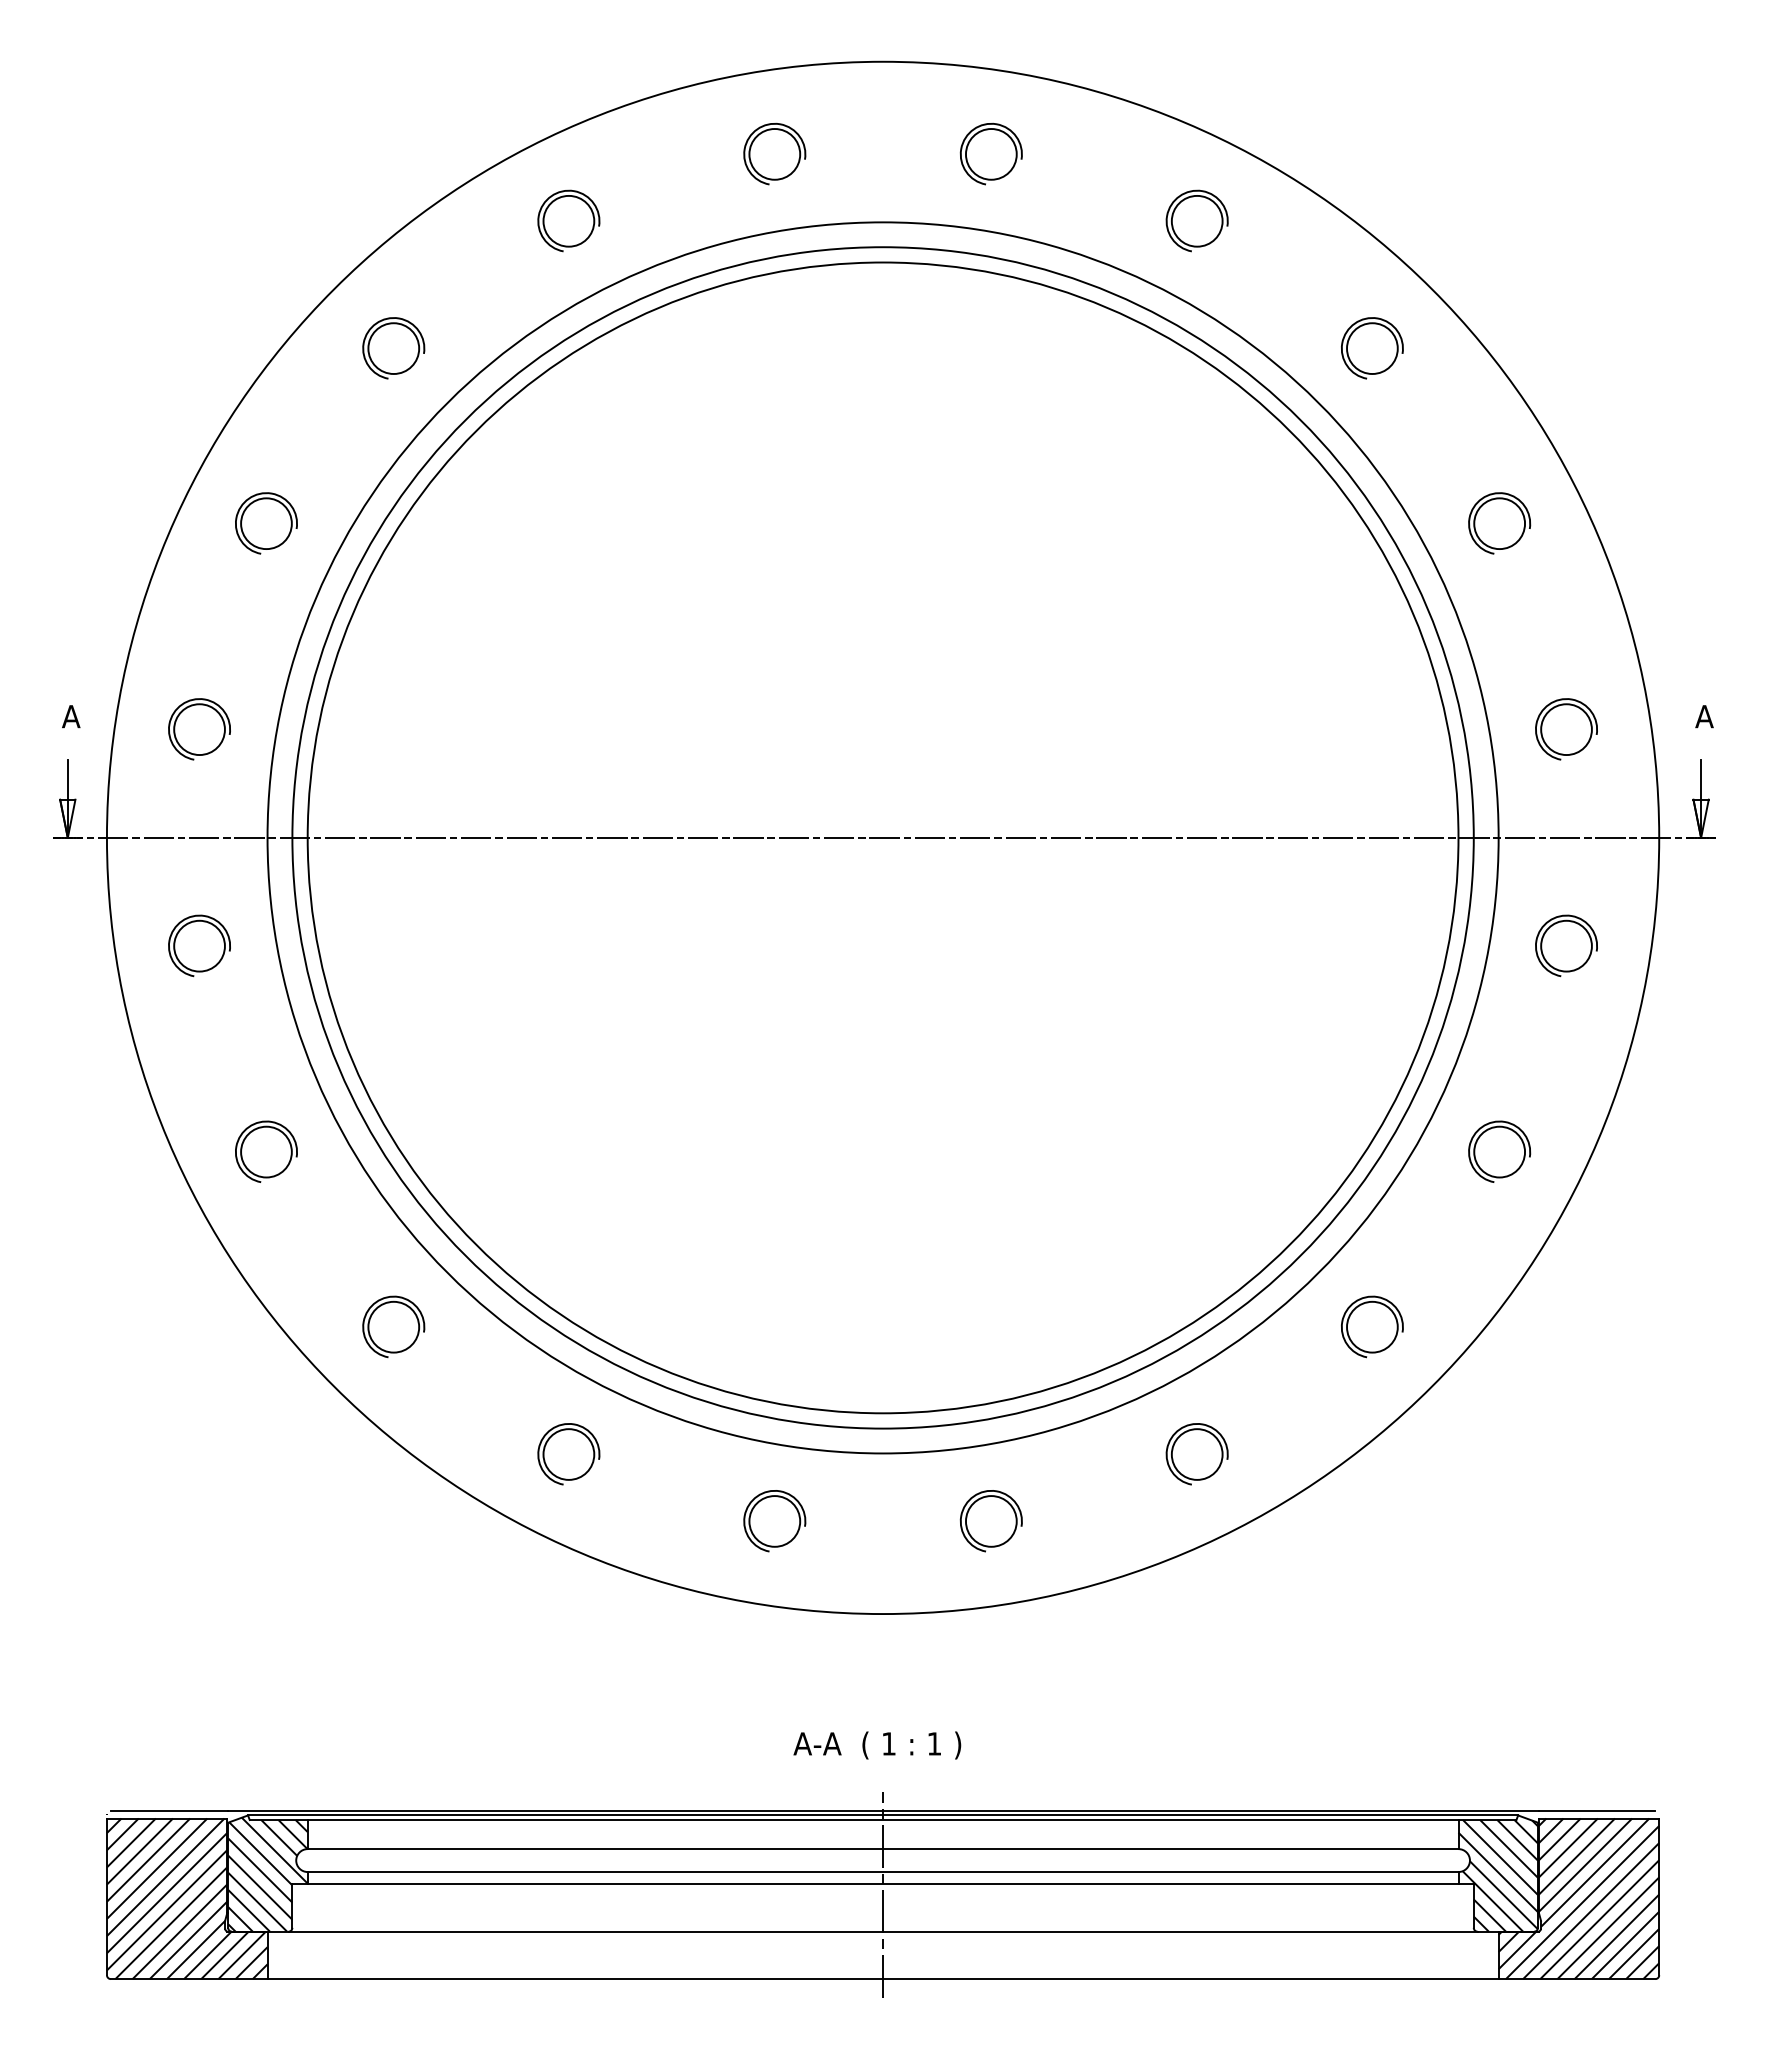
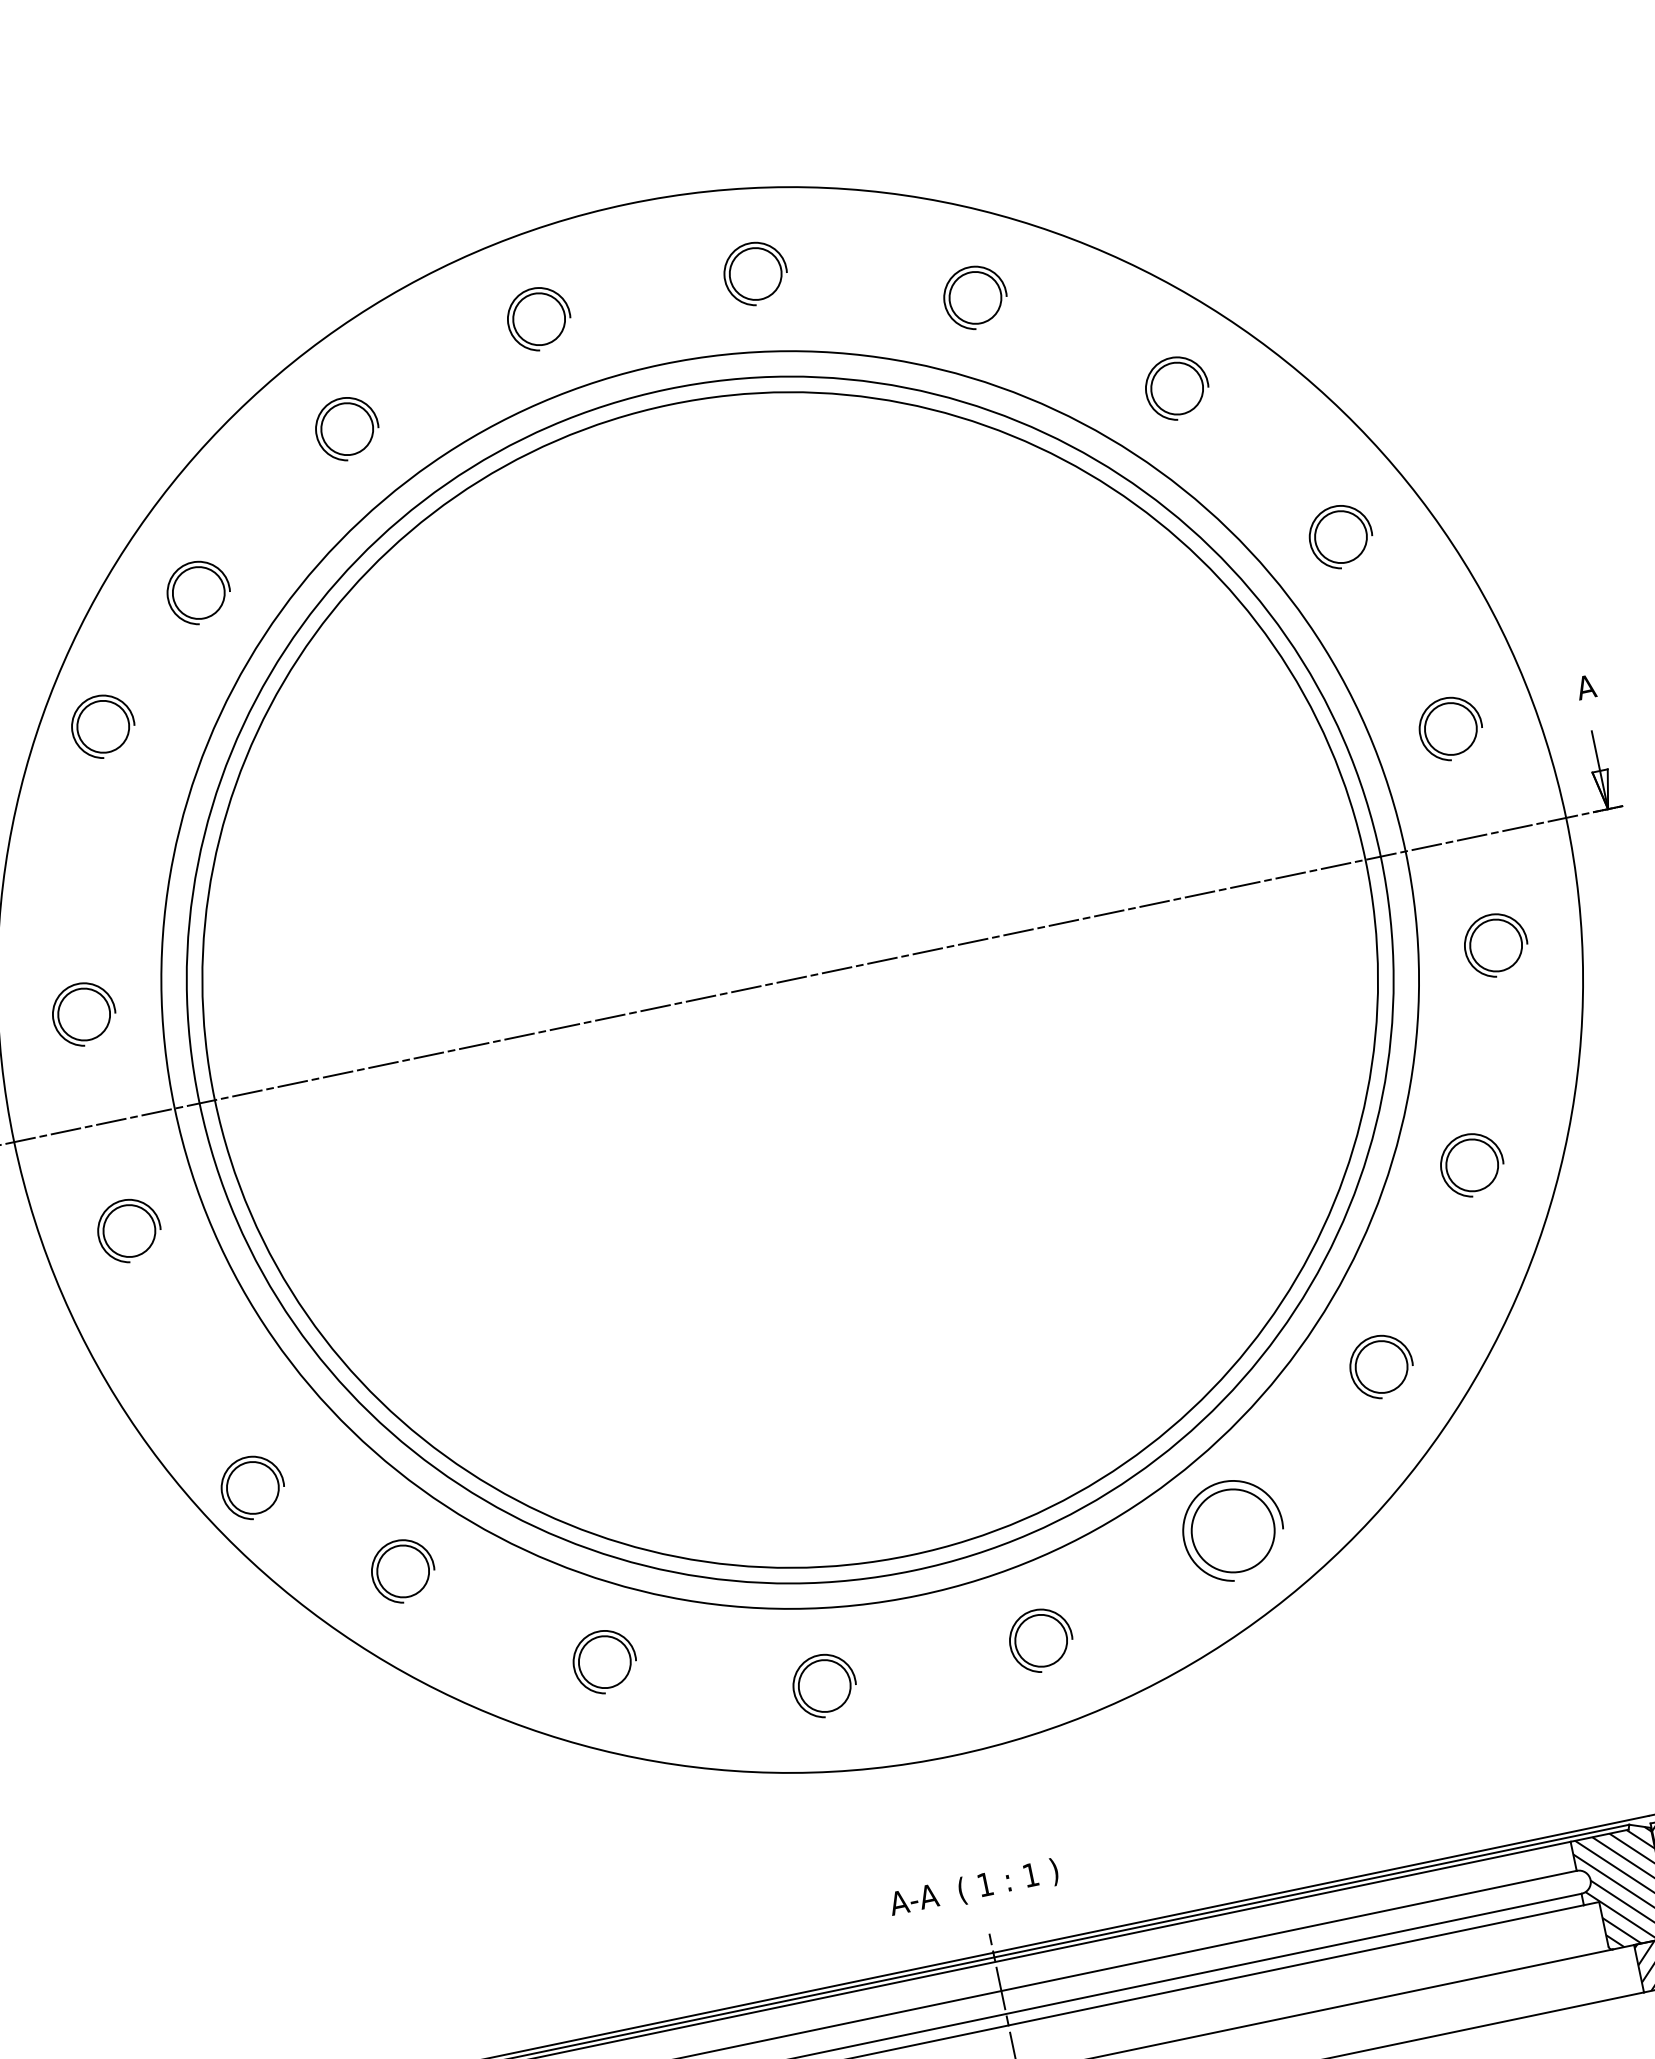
part: (266, 523) -> (103, 726), moved
part: (266, 1151) -> (252, 1487), moved
part: (1196, 1454) -> (1232, 1531), size x1.6

